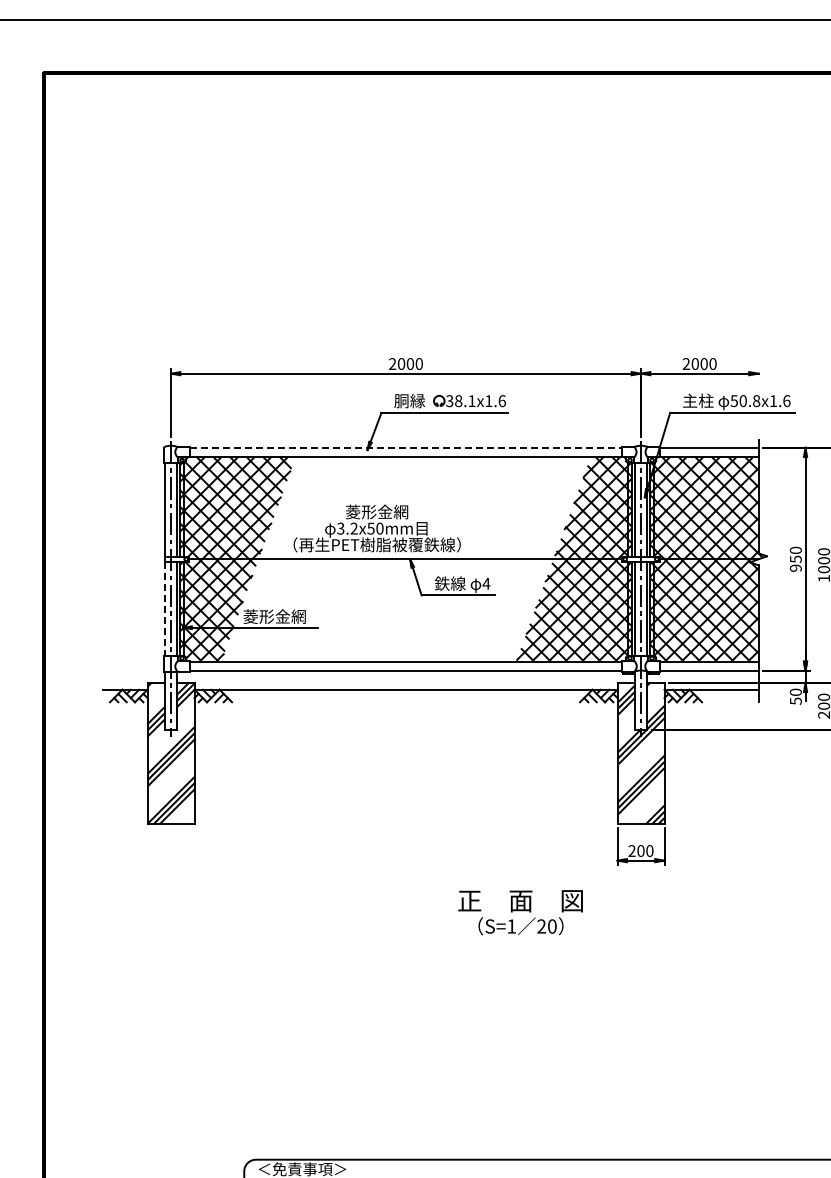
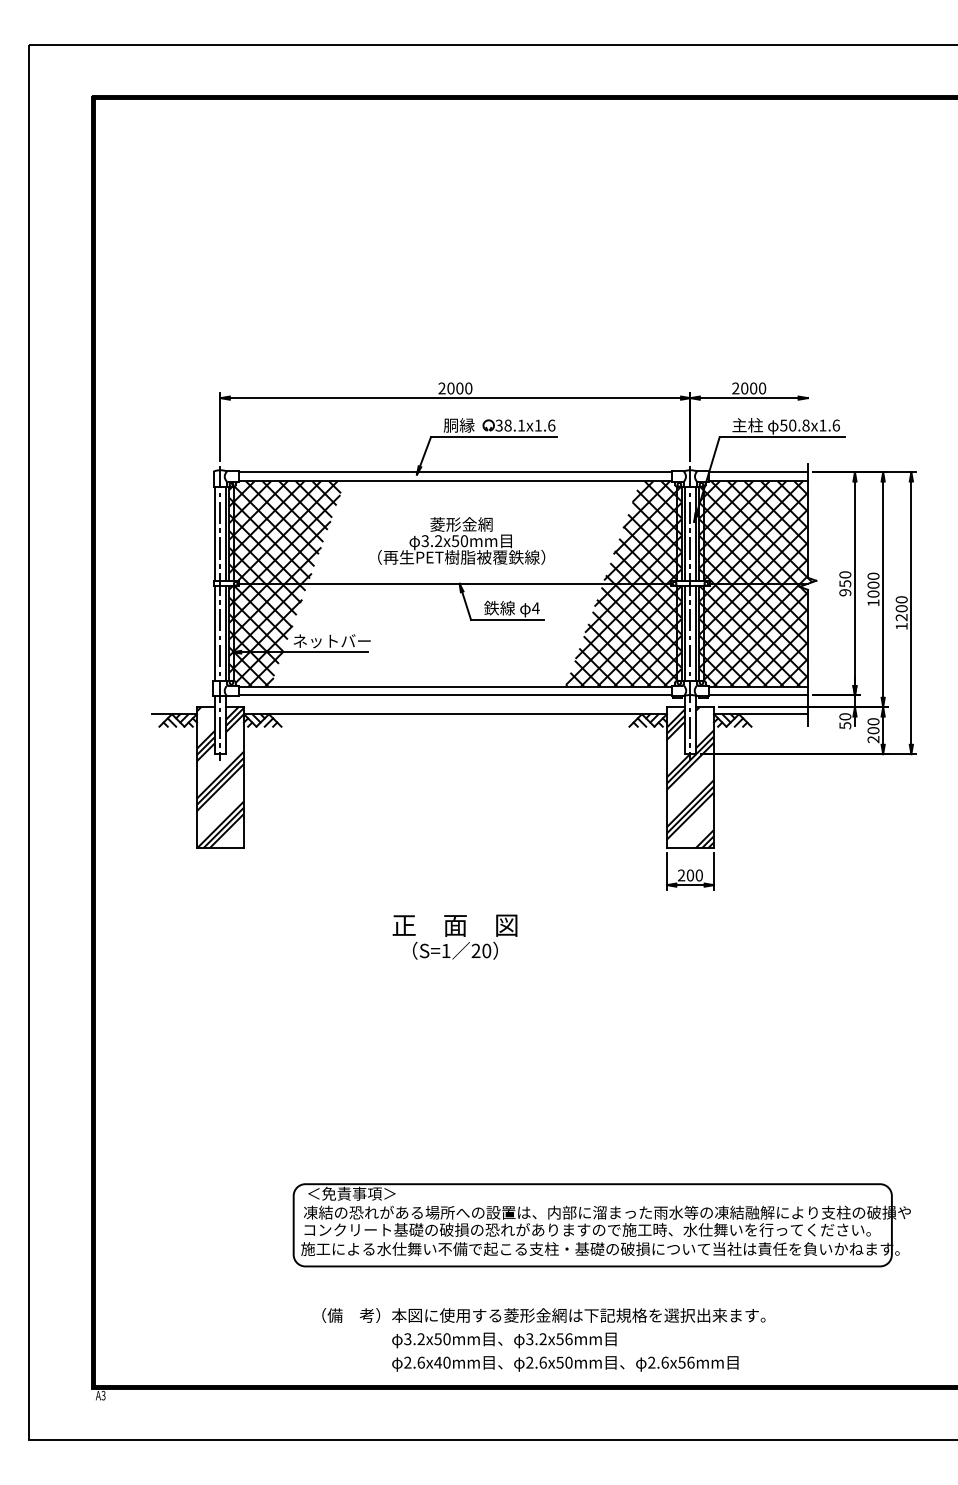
line: (406, 448) -> (455, 472), dashed -> solid
text: (377, 528) -> (461, 540), moved
line: (165, 609) -> (214, 633), dashed -> solid
text: (282, 616) -> (331, 640), 菱形金網 -> ネットバー
text: (520, 912) -> (454, 936), moved

